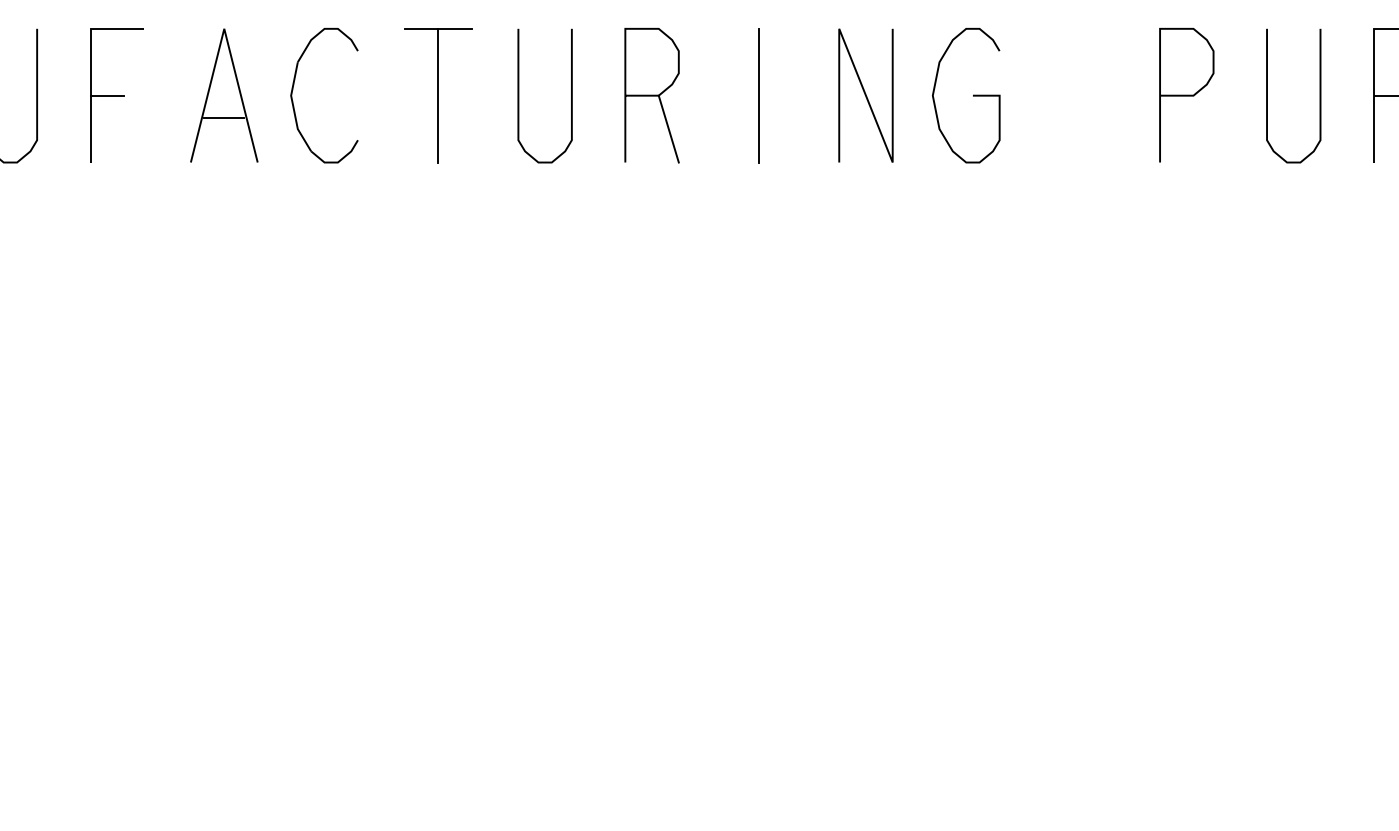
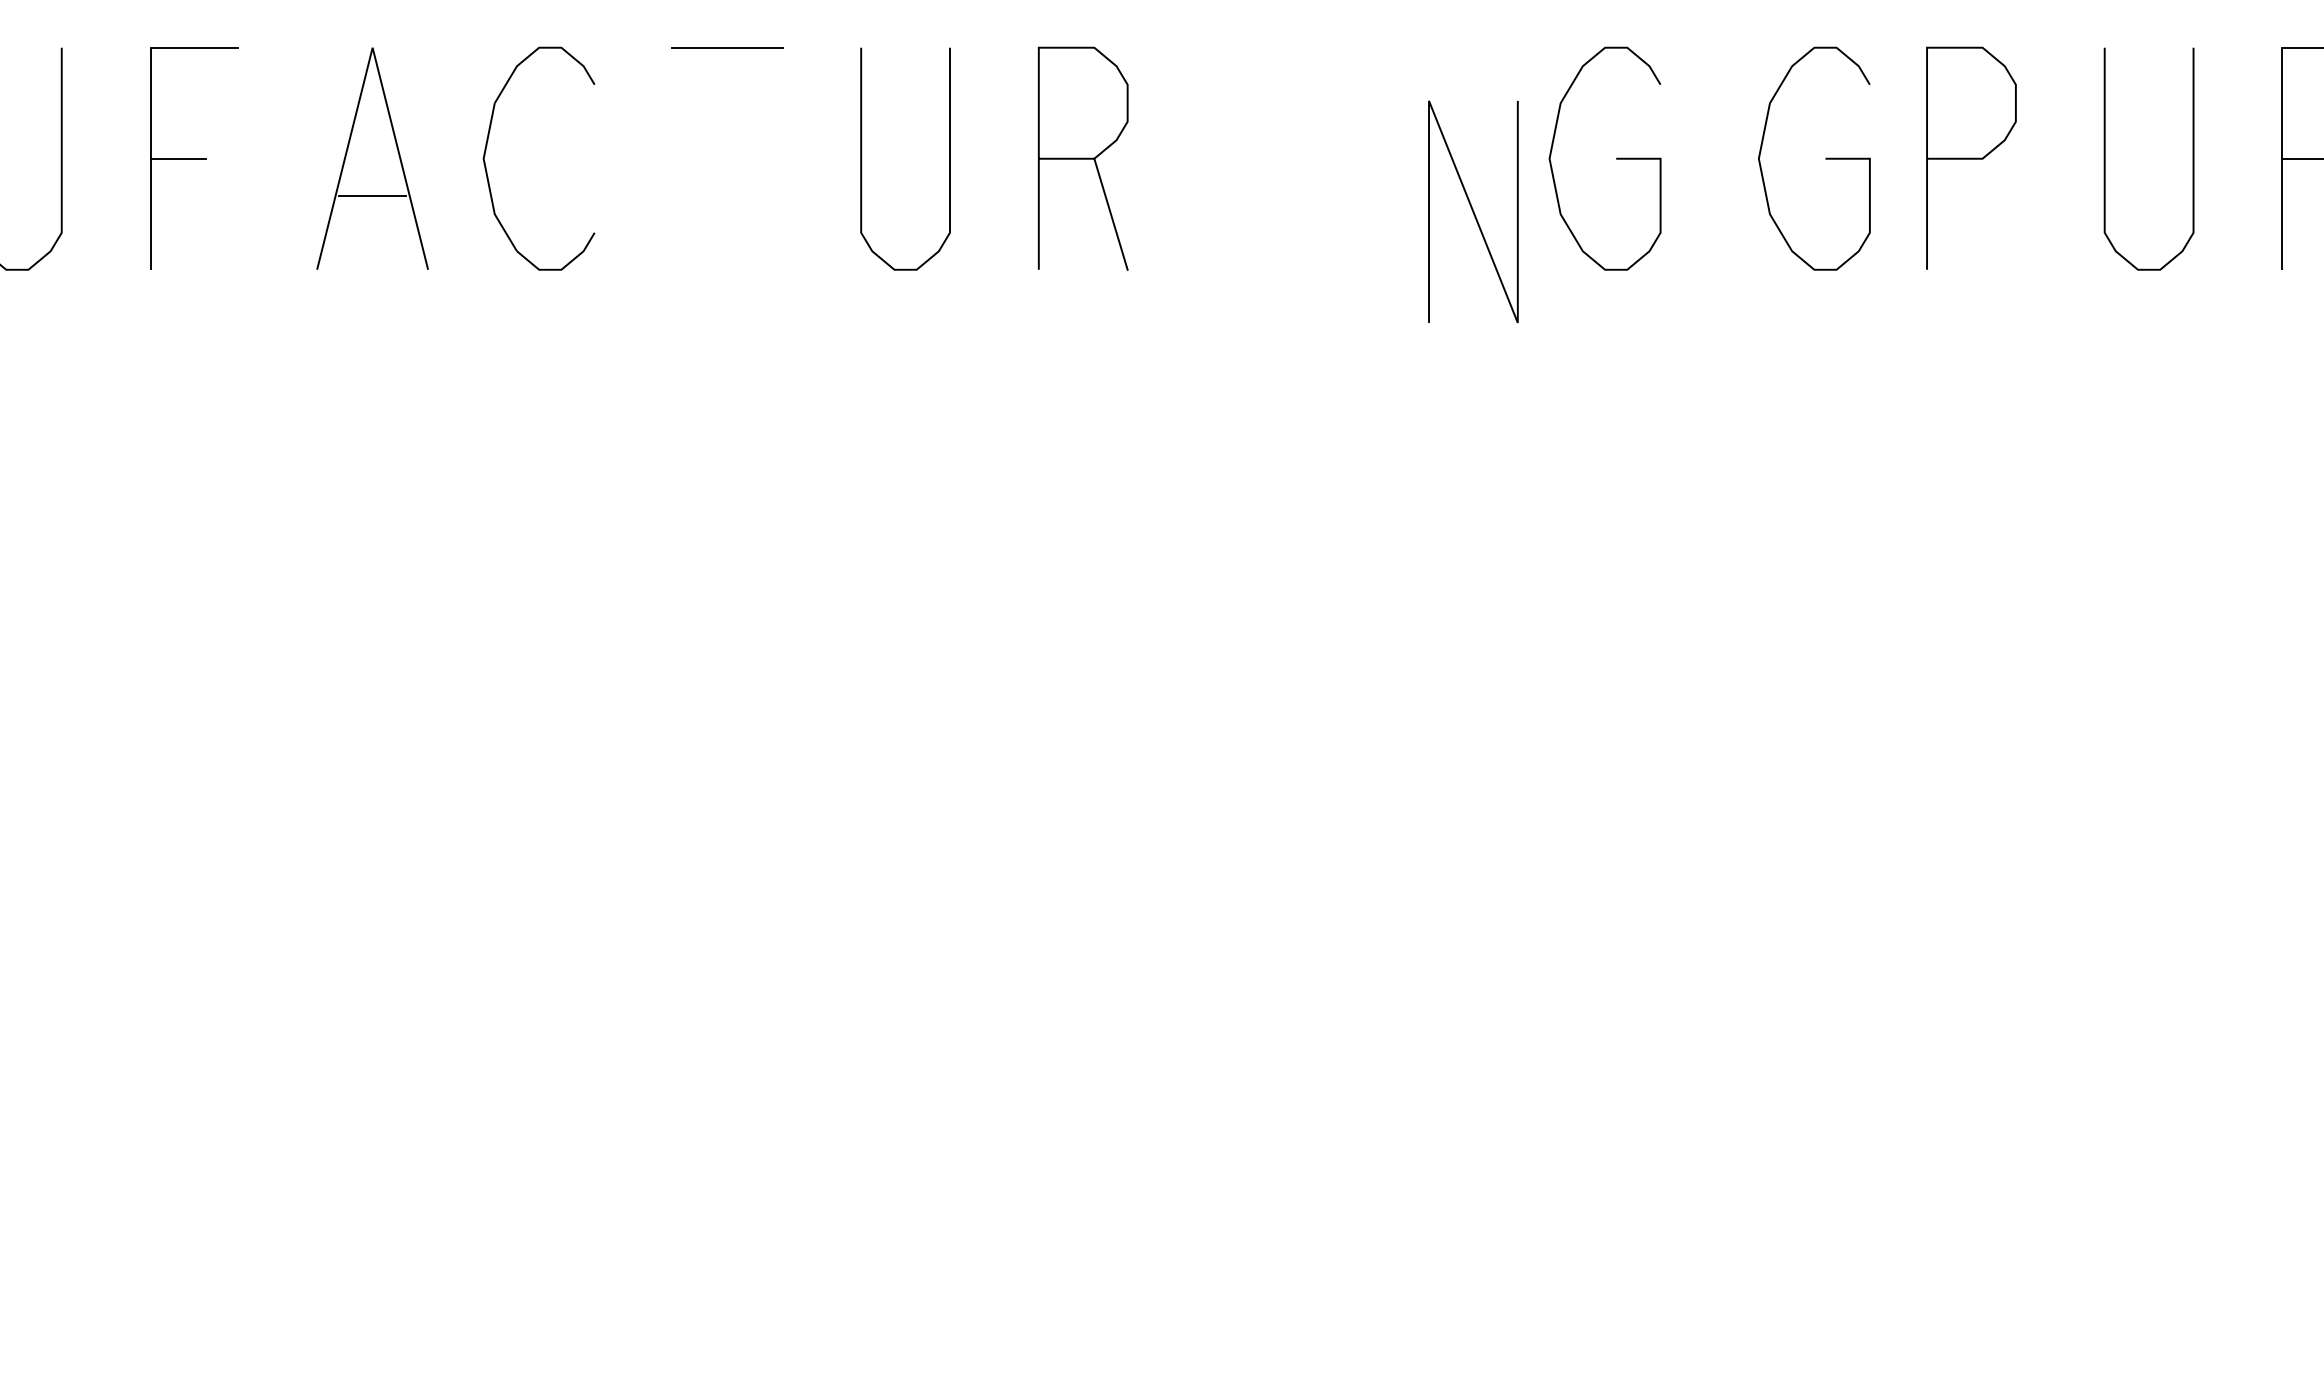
line: (438, 95) -> (728, 158), removed
line: (759, 95) -> (1261, 158), removed
line: (865, 95) -> (1472, 211), moved
curve: (1099, 95) -> (1826, 158), added

